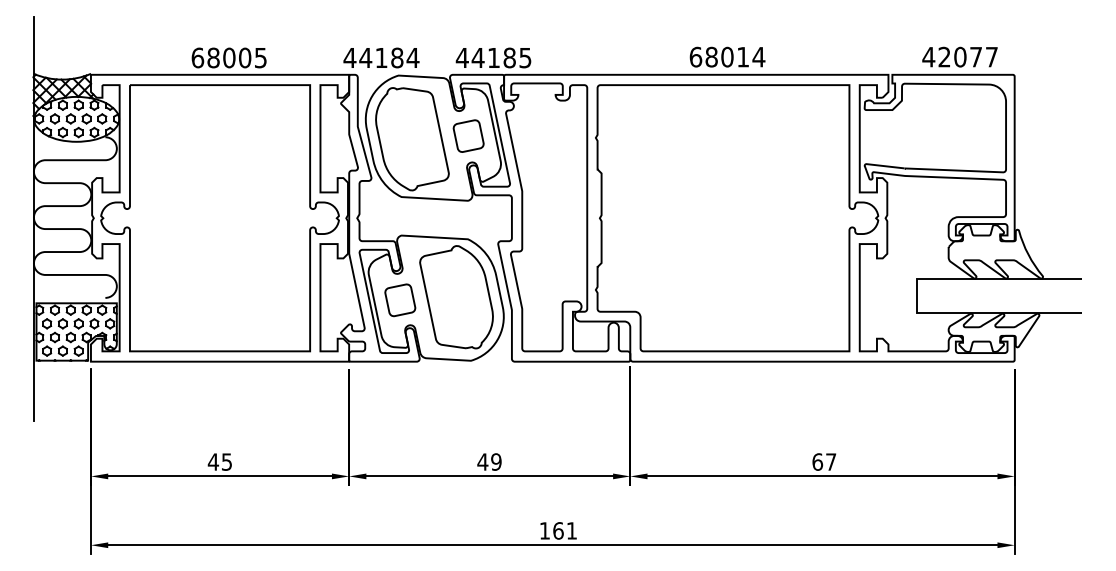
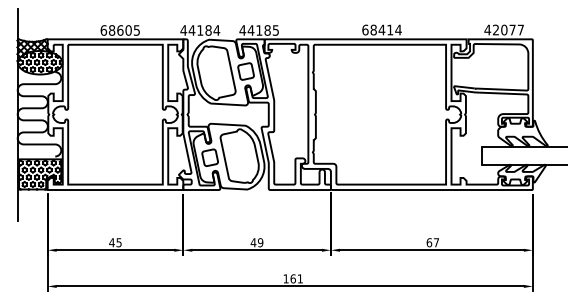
text: (726, 56) -> (381, 29), 68014 -> 68414
text: (229, 57) -> (120, 30), 68005 -> 68605

